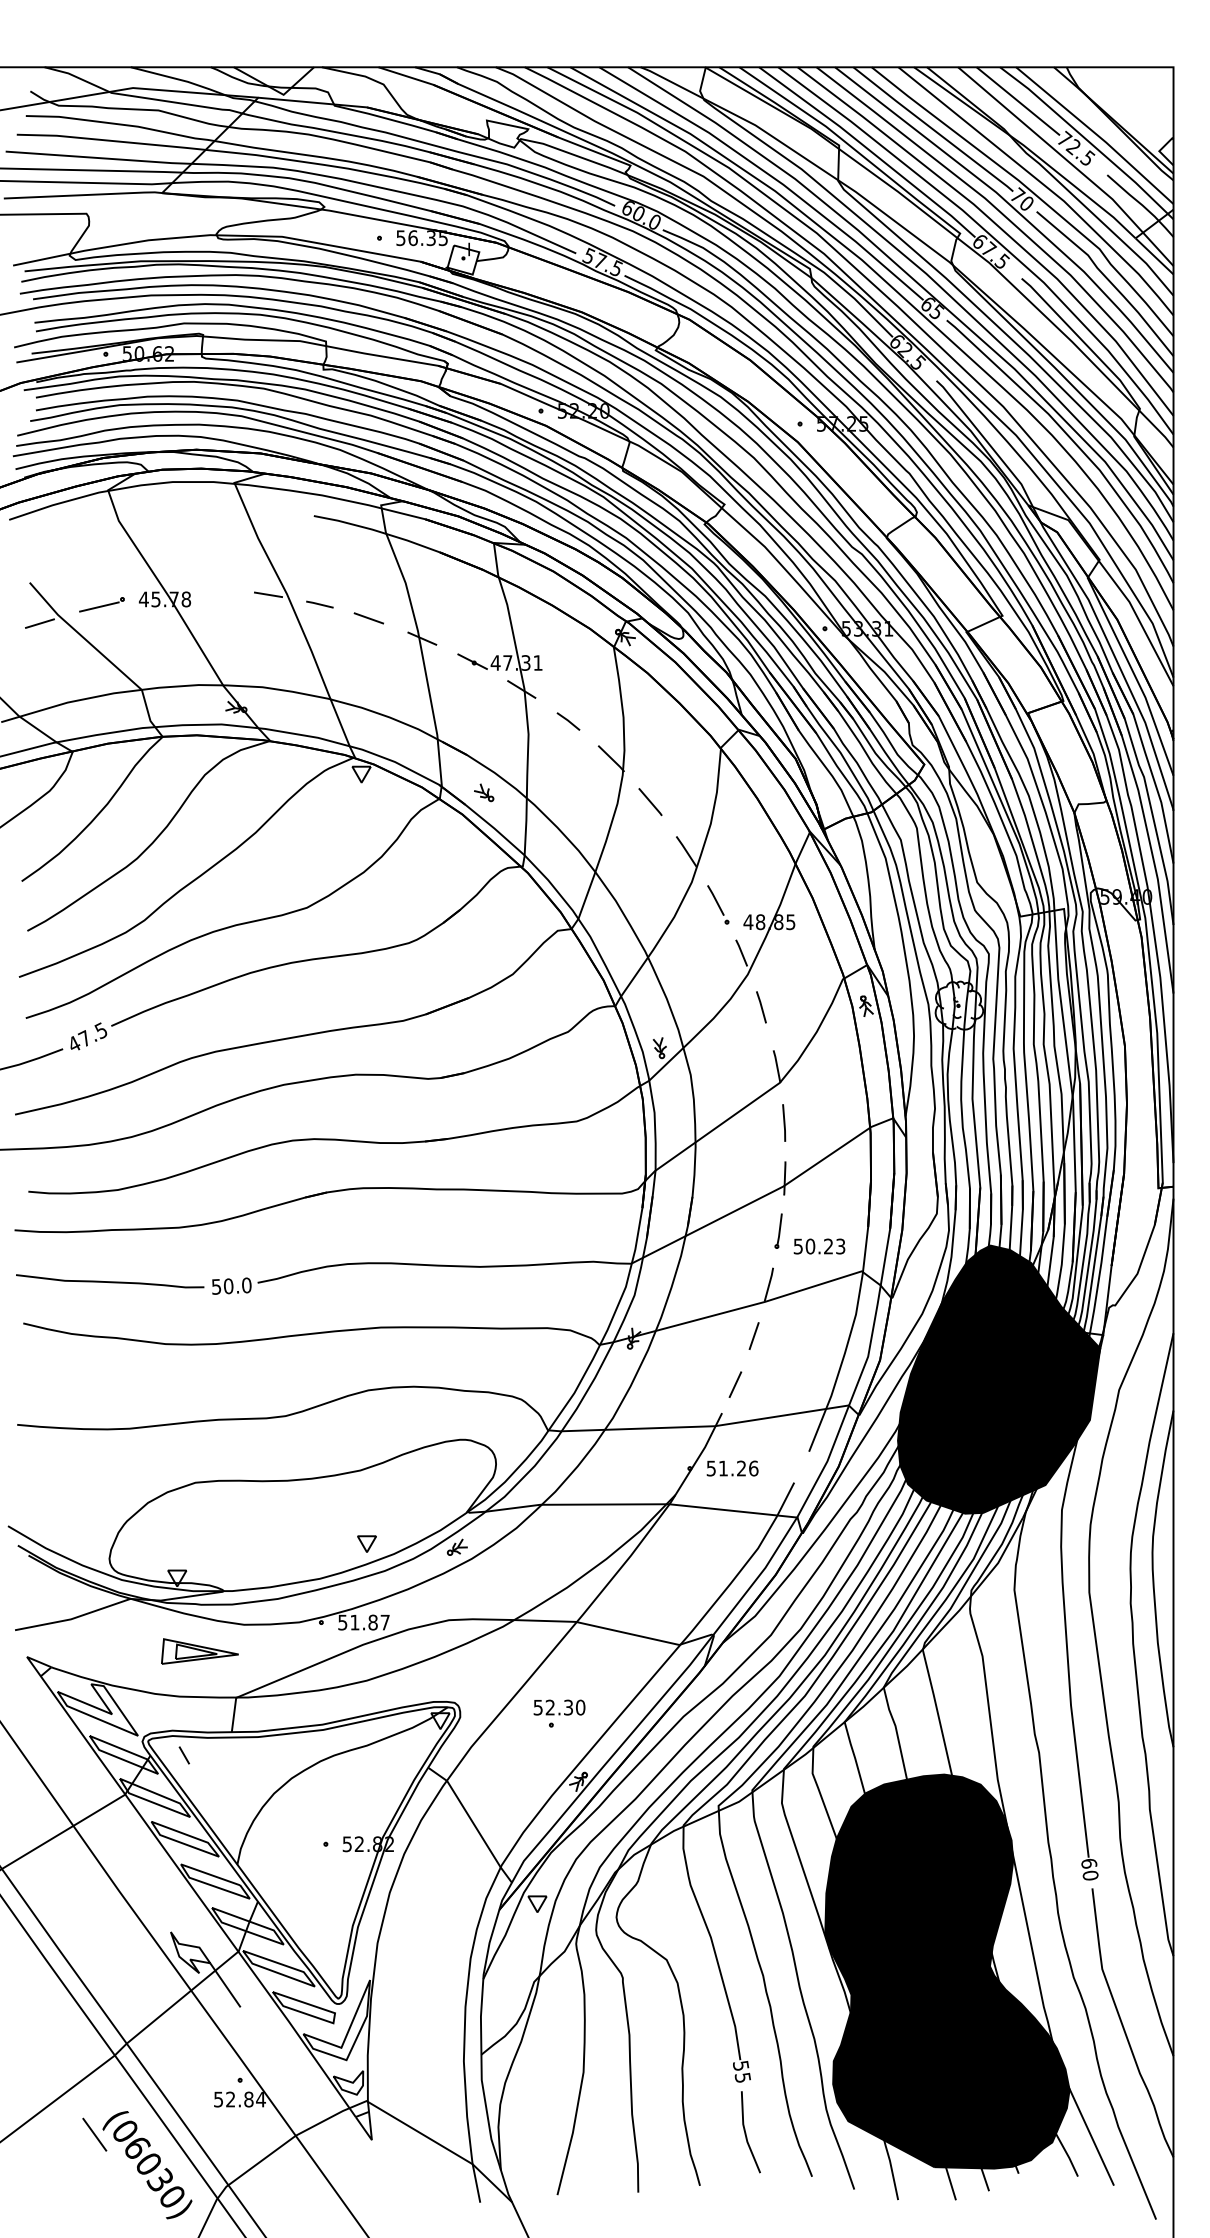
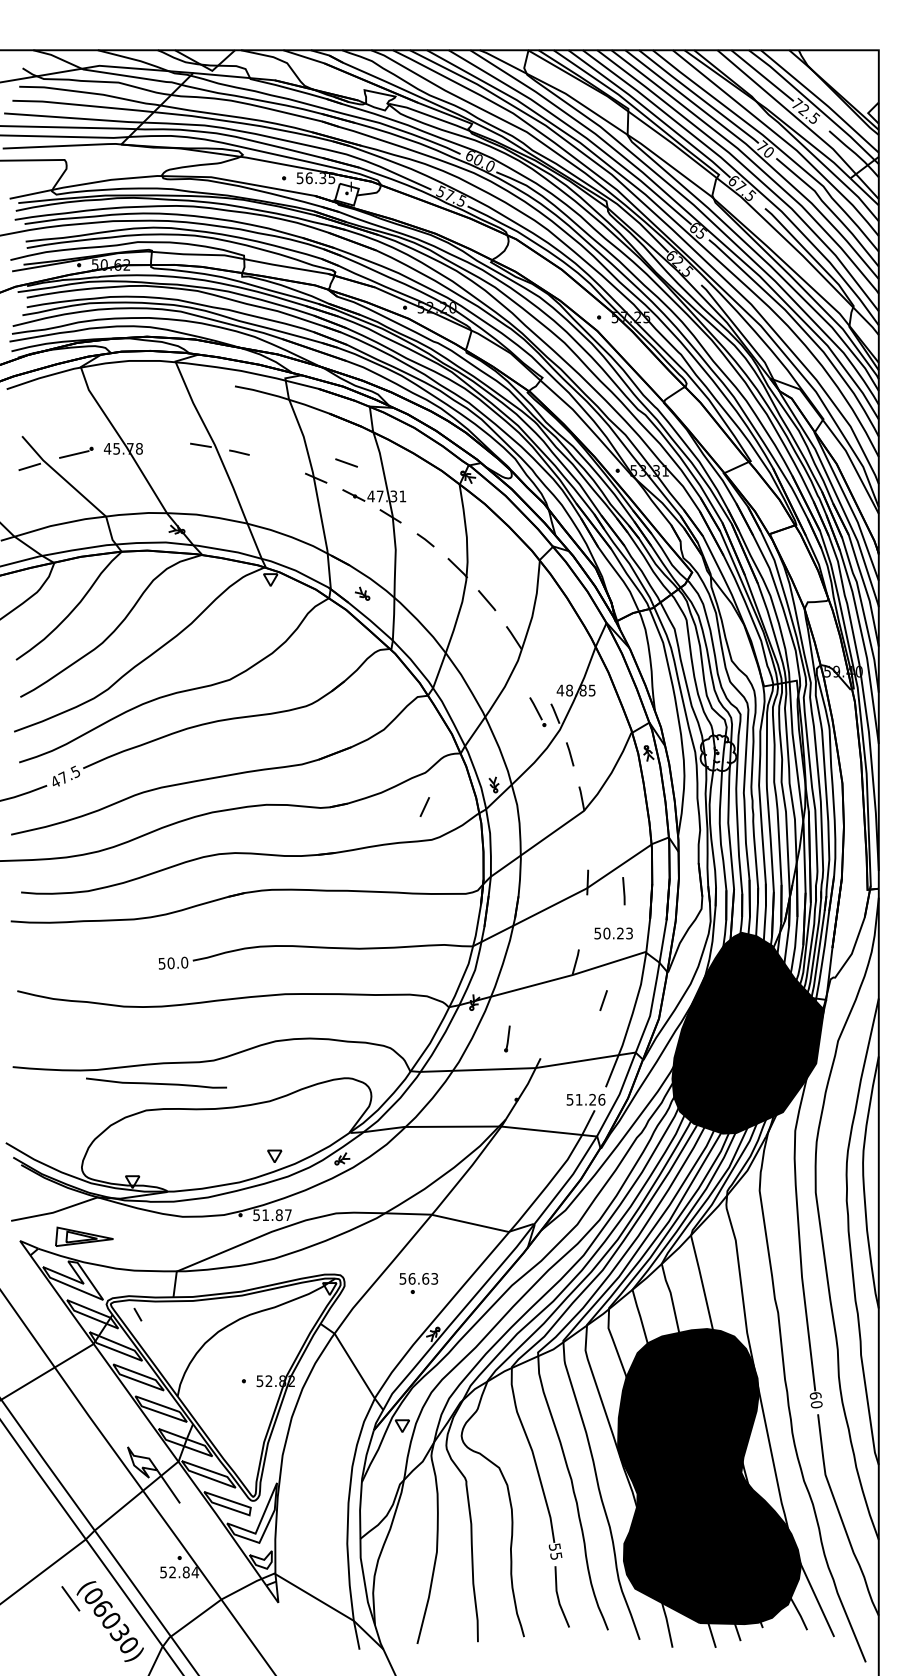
line: (368, 618) -> (346, 463), moved
part: (718, 904) -> (538, 711), moved
line: (784, 1122) -> (624, 890), moved
part: (778, 1230) -> (507, 1038), moved
curve: (110, 1281) -> (156, 1083), moved
line: (753, 1335) -> (603, 1000), moved
line: (735, 1384) -> (424, 806), moved
text: (732, 1468) -> (585, 1099), moved
part: (199, 1651) -> (84, 1236), moved
text: (565, 1707) -> (423, 1278), 52.30 -> 56.63

